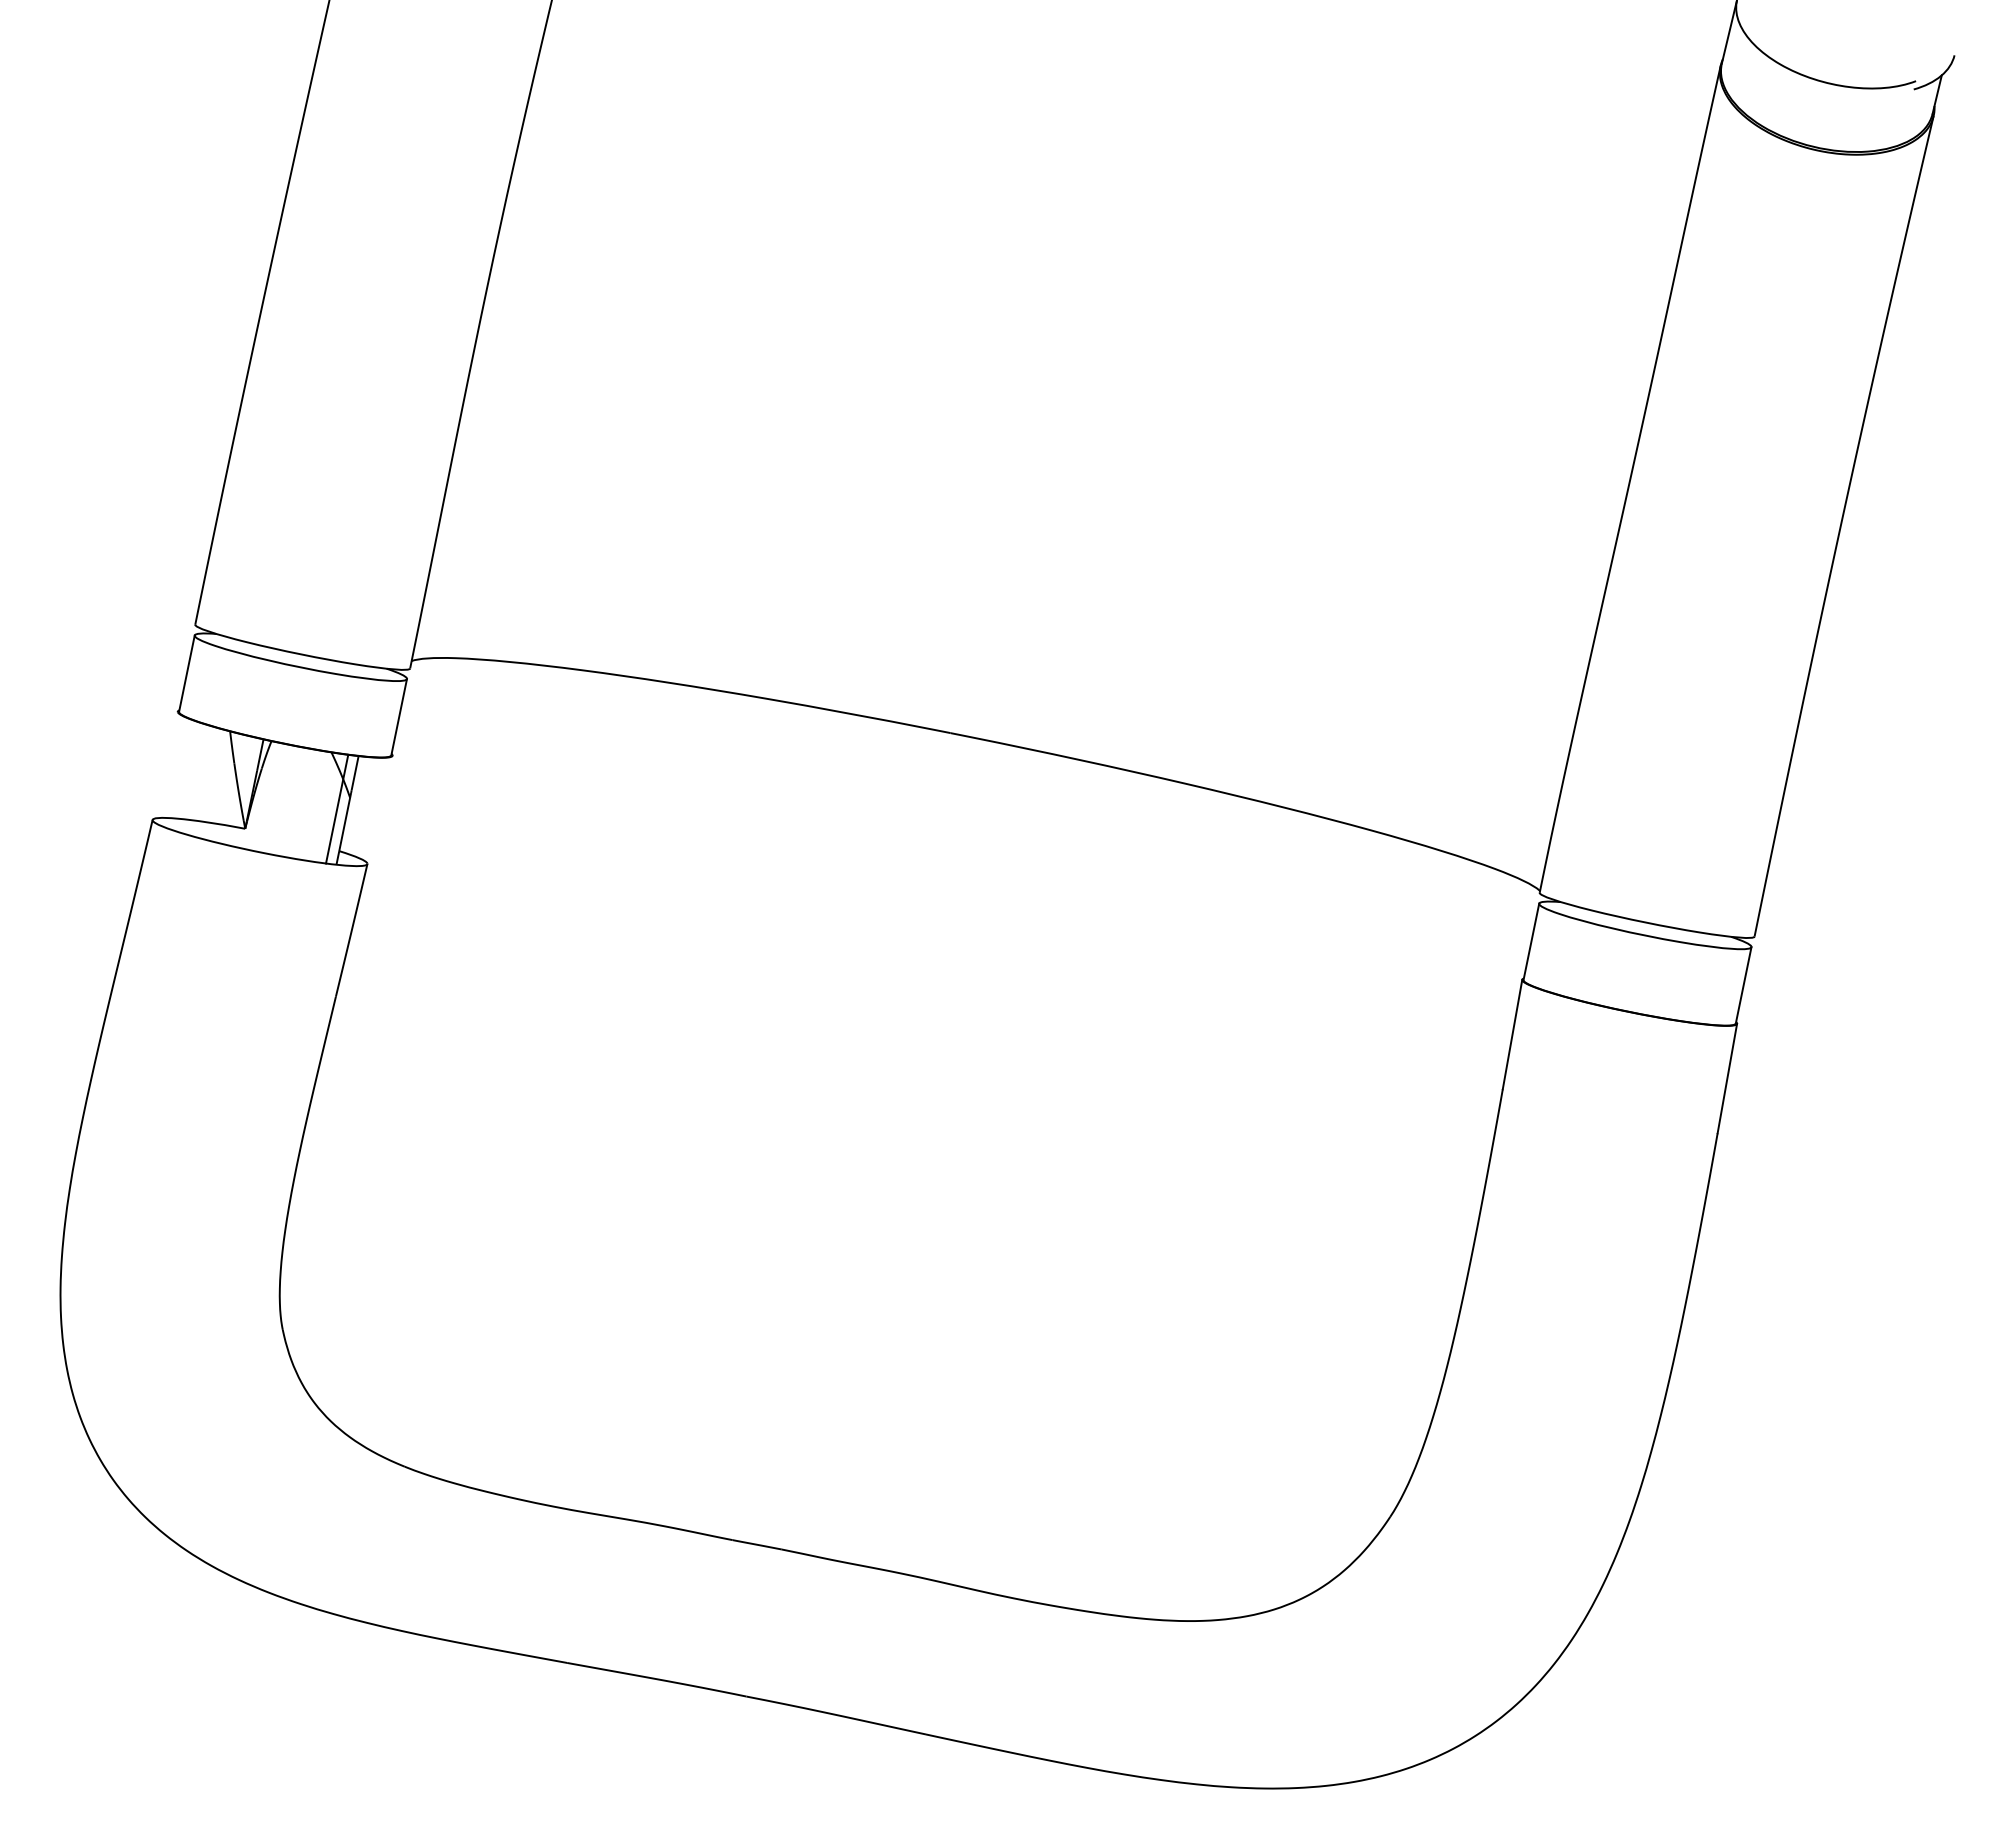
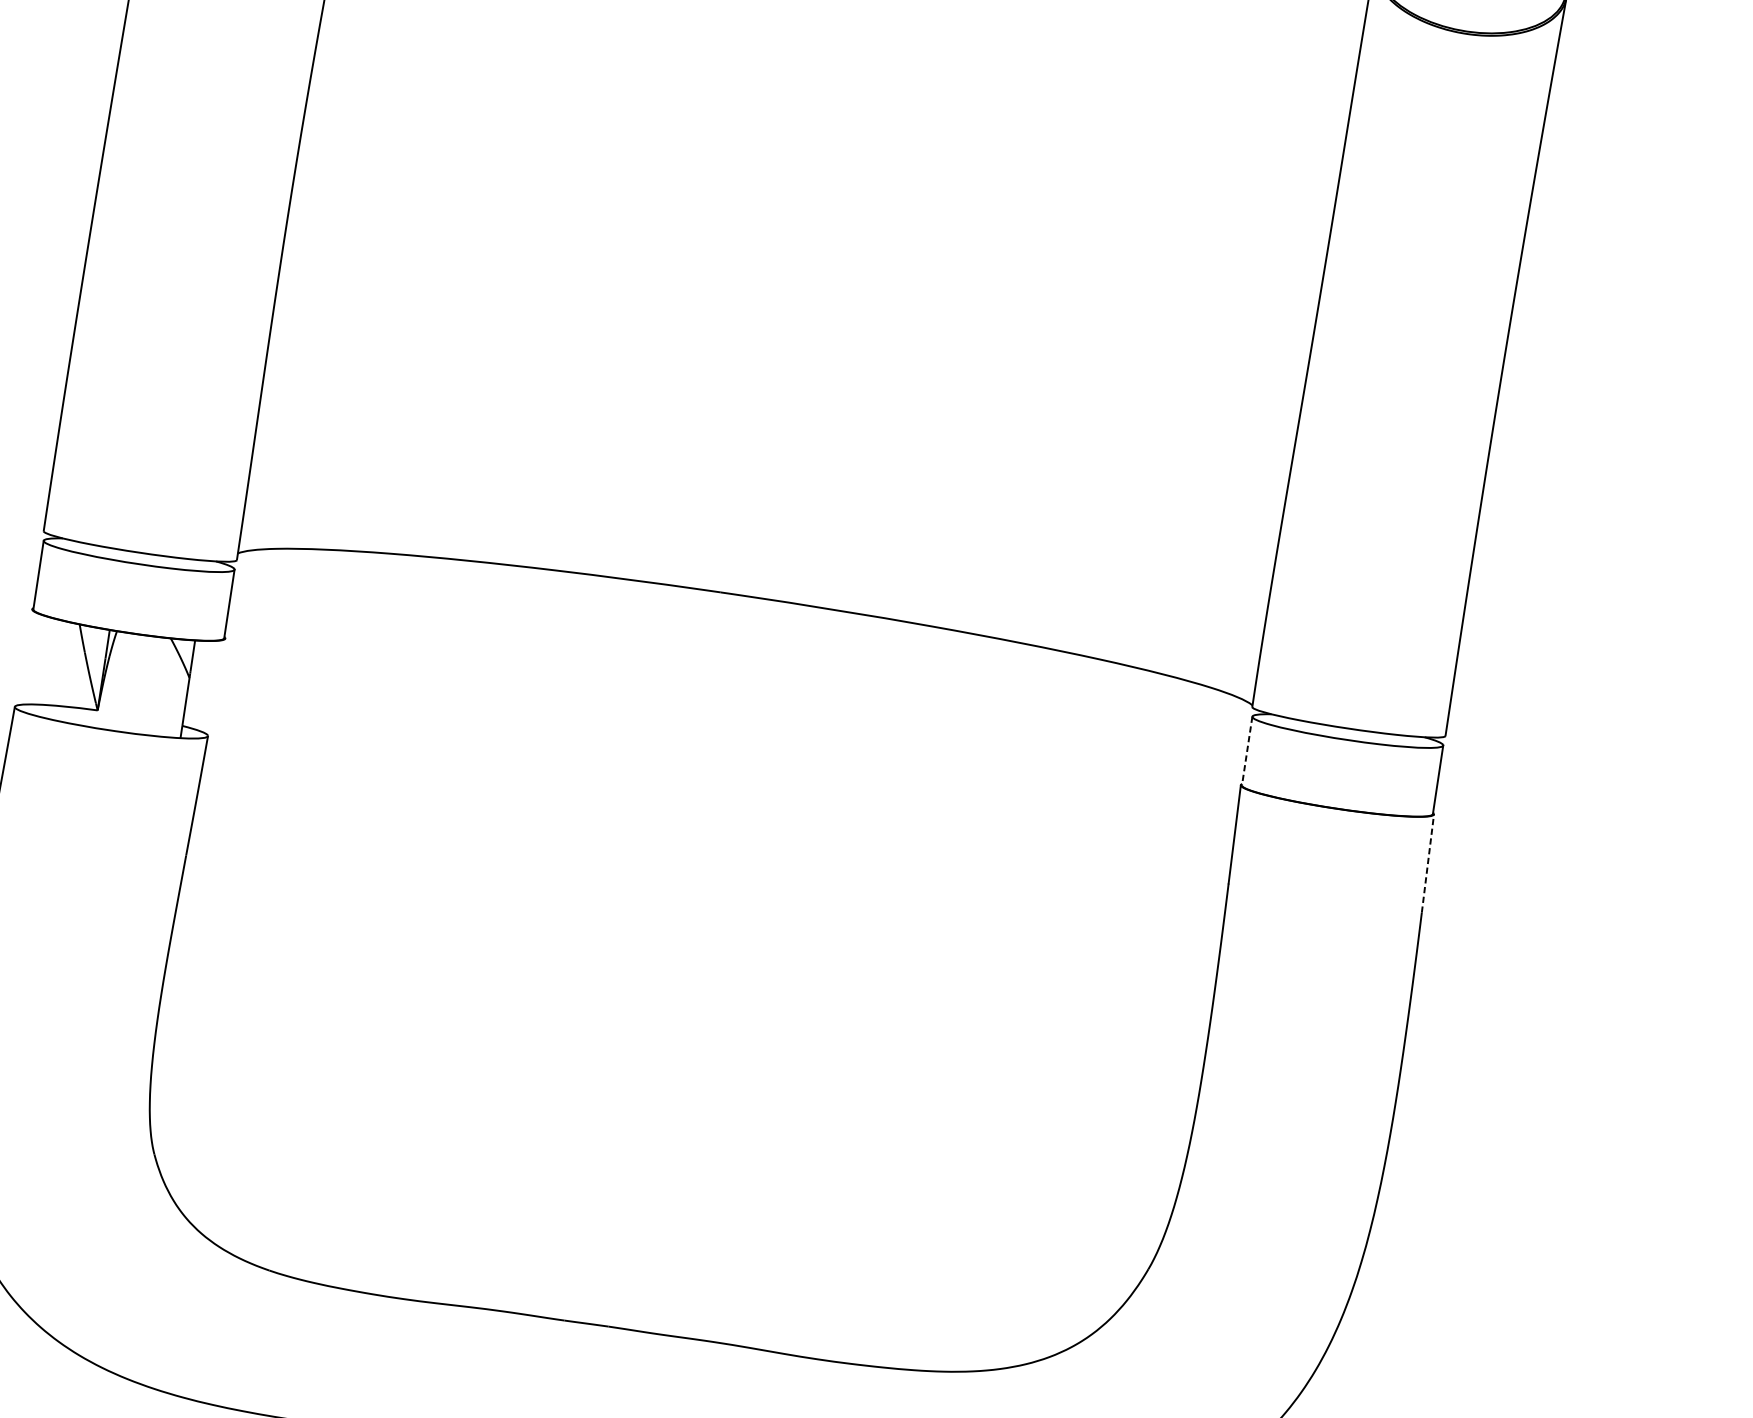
line: (337, 808) -> (178, 688), removed
line: (1531, 941) -> (1247, 750), solid -> dashed
line: (1727, 1078) -> (1428, 863), solid -> dashed

